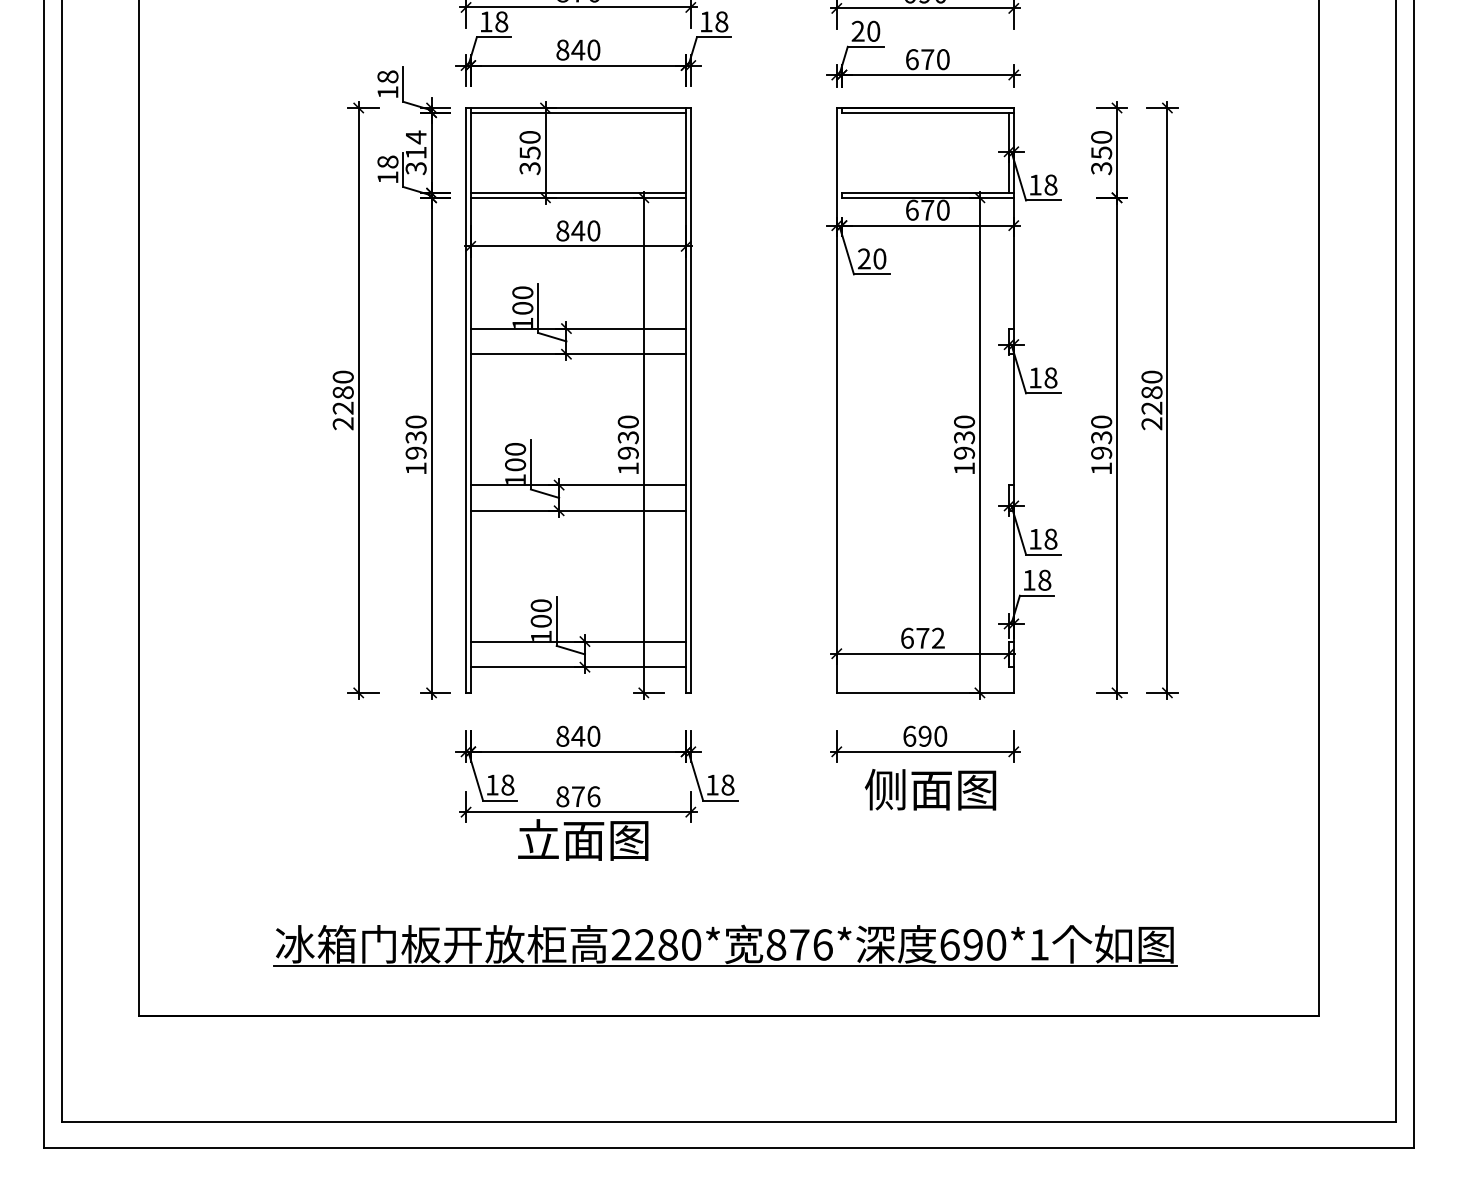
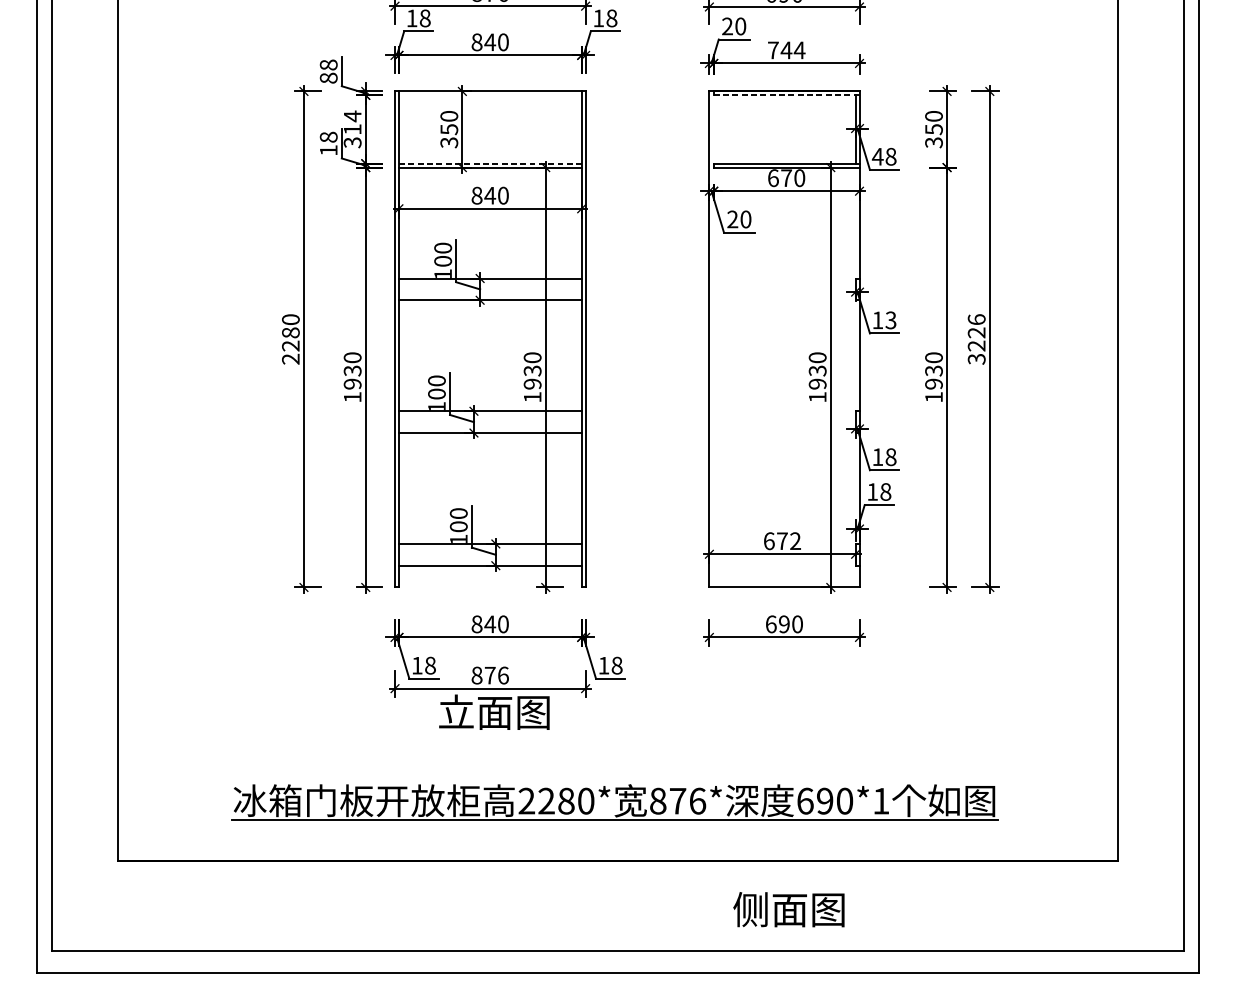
text: (928, 59) -> (787, 50), 670 -> 744
text: (387, 92) -> (328, 78), 18 -> 88
line: (578, 112) -> (490, 95), removed
line: (927, 112) -> (786, 95), solid -> dashed
text: (1035, 184) -> (877, 156), 18 -> 48
line: (578, 193) -> (490, 163), solid -> dashed
text: (1050, 377) -> (890, 320), 18 -> 13
text: (1151, 400) -> (976, 339), 2280 -> 3226
text: (930, 789) -> (788, 909), moved

